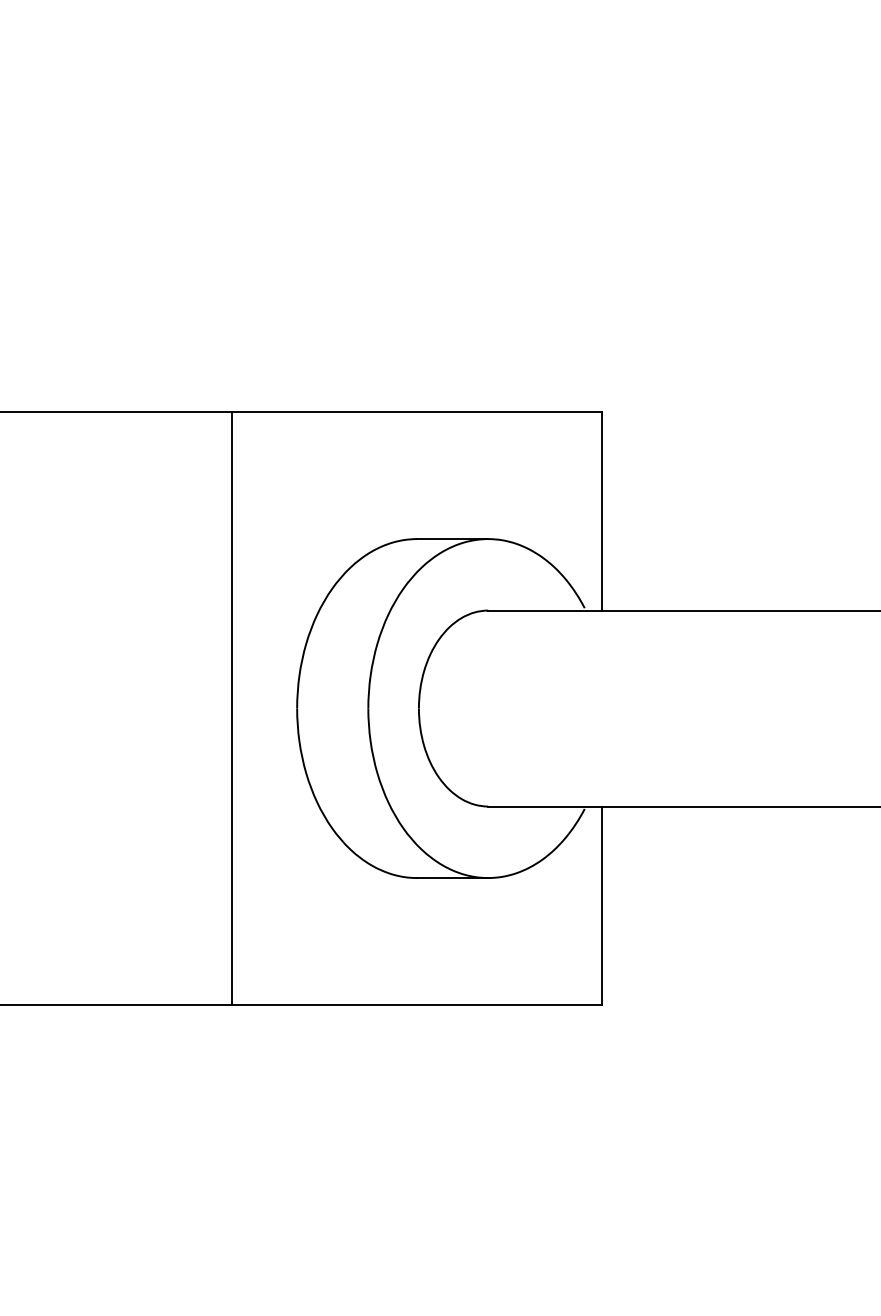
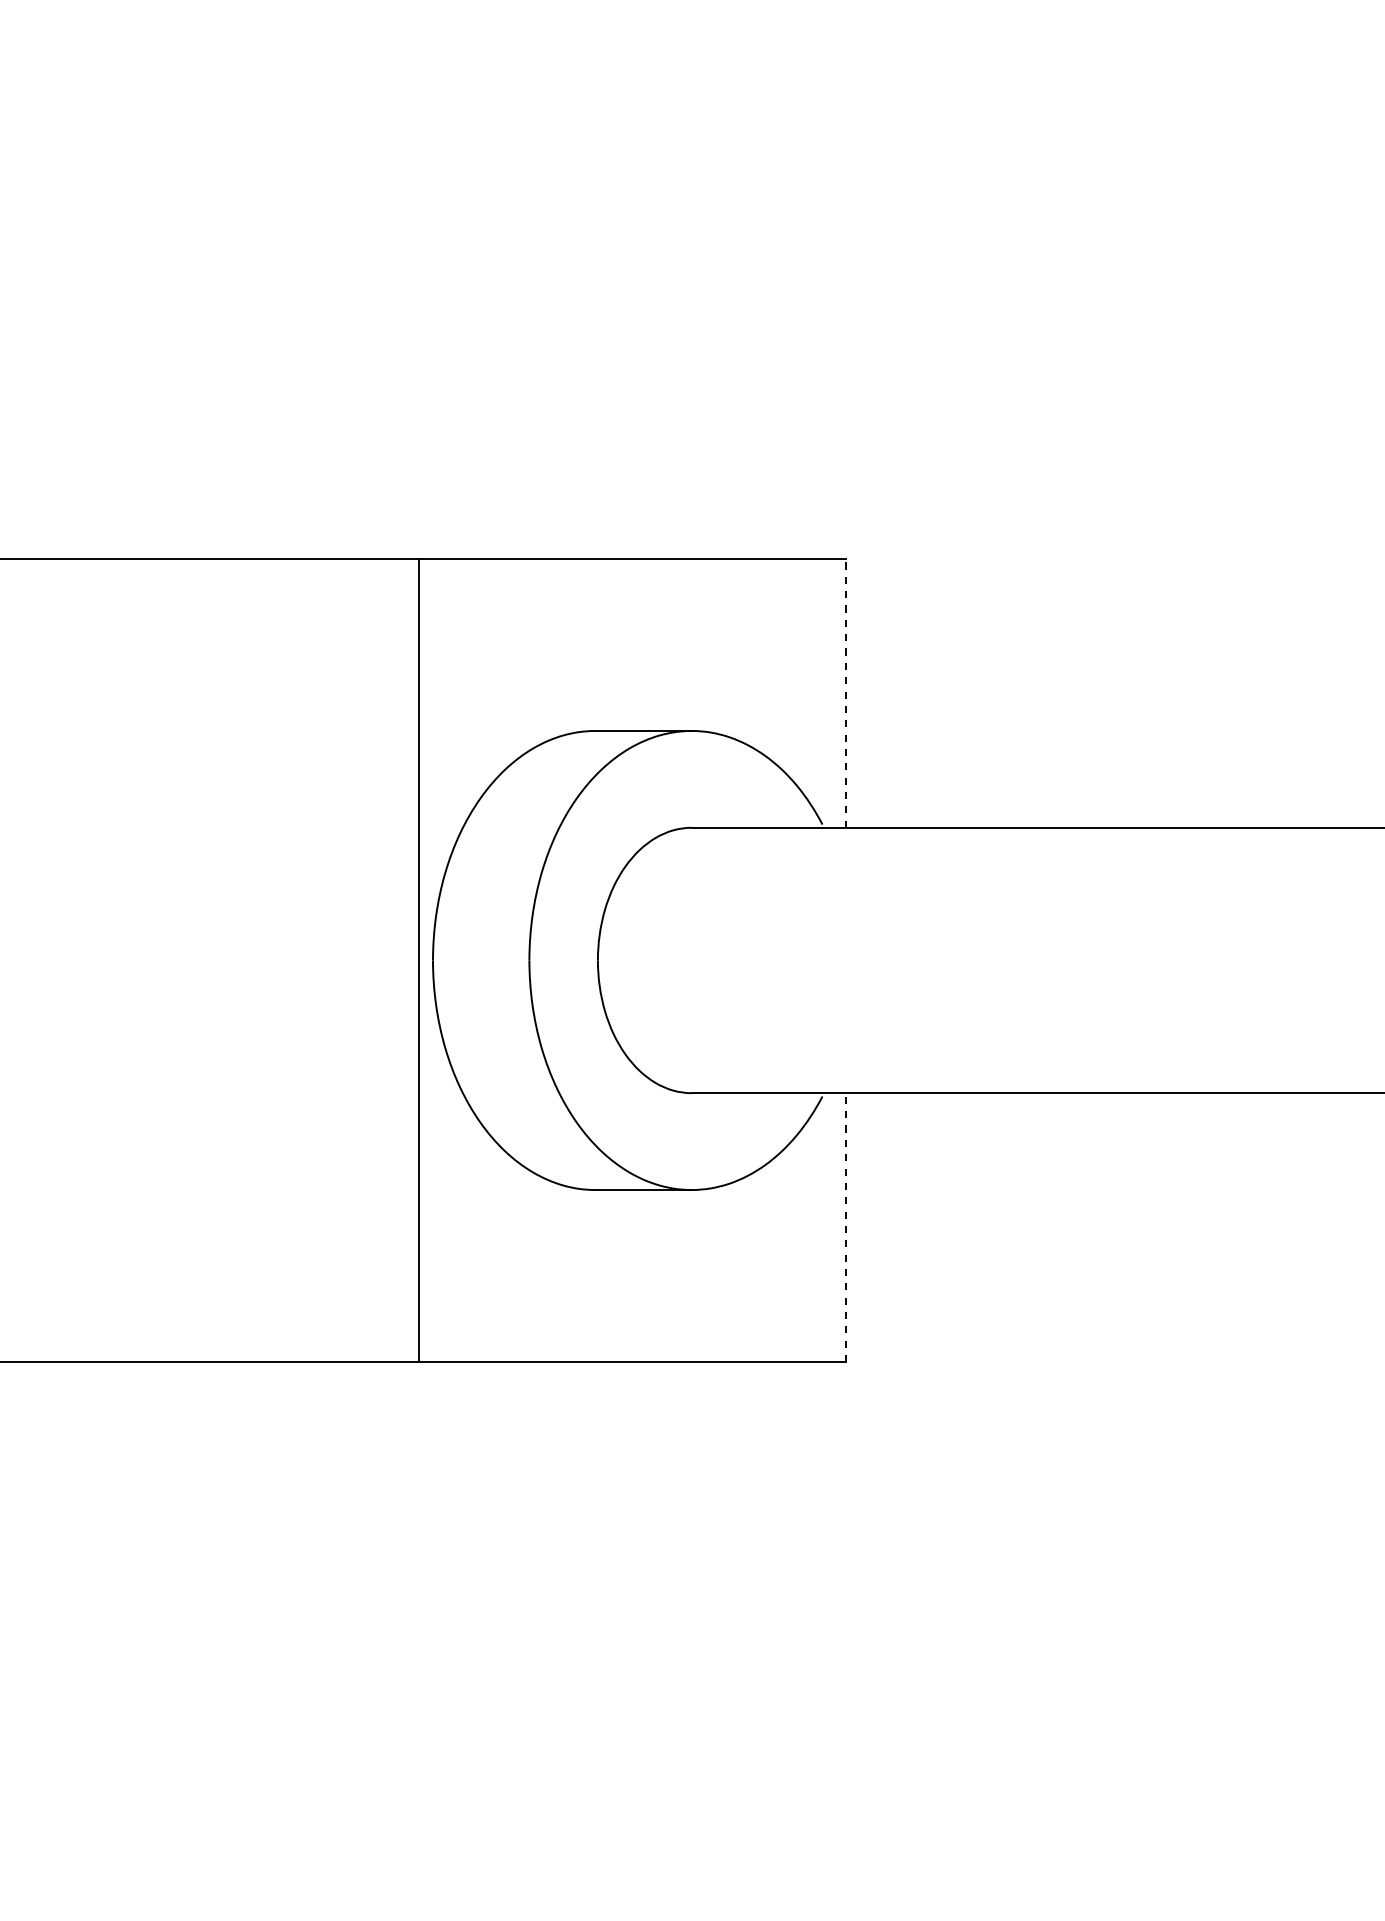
line: (602, 510) -> (846, 692), solid -> dashed
line: (231, 708) -> (419, 960), moved
line: (602, 905) -> (846, 1227), solid -> dashed

